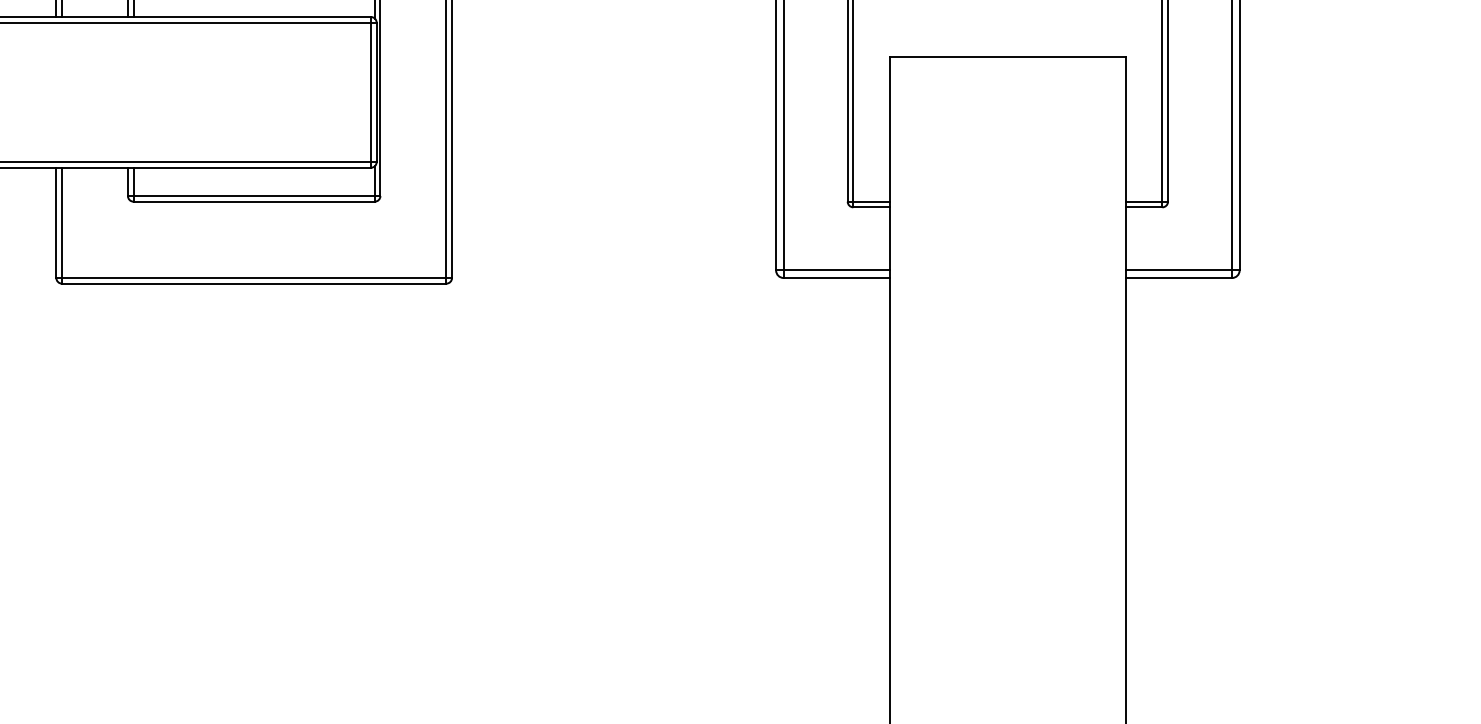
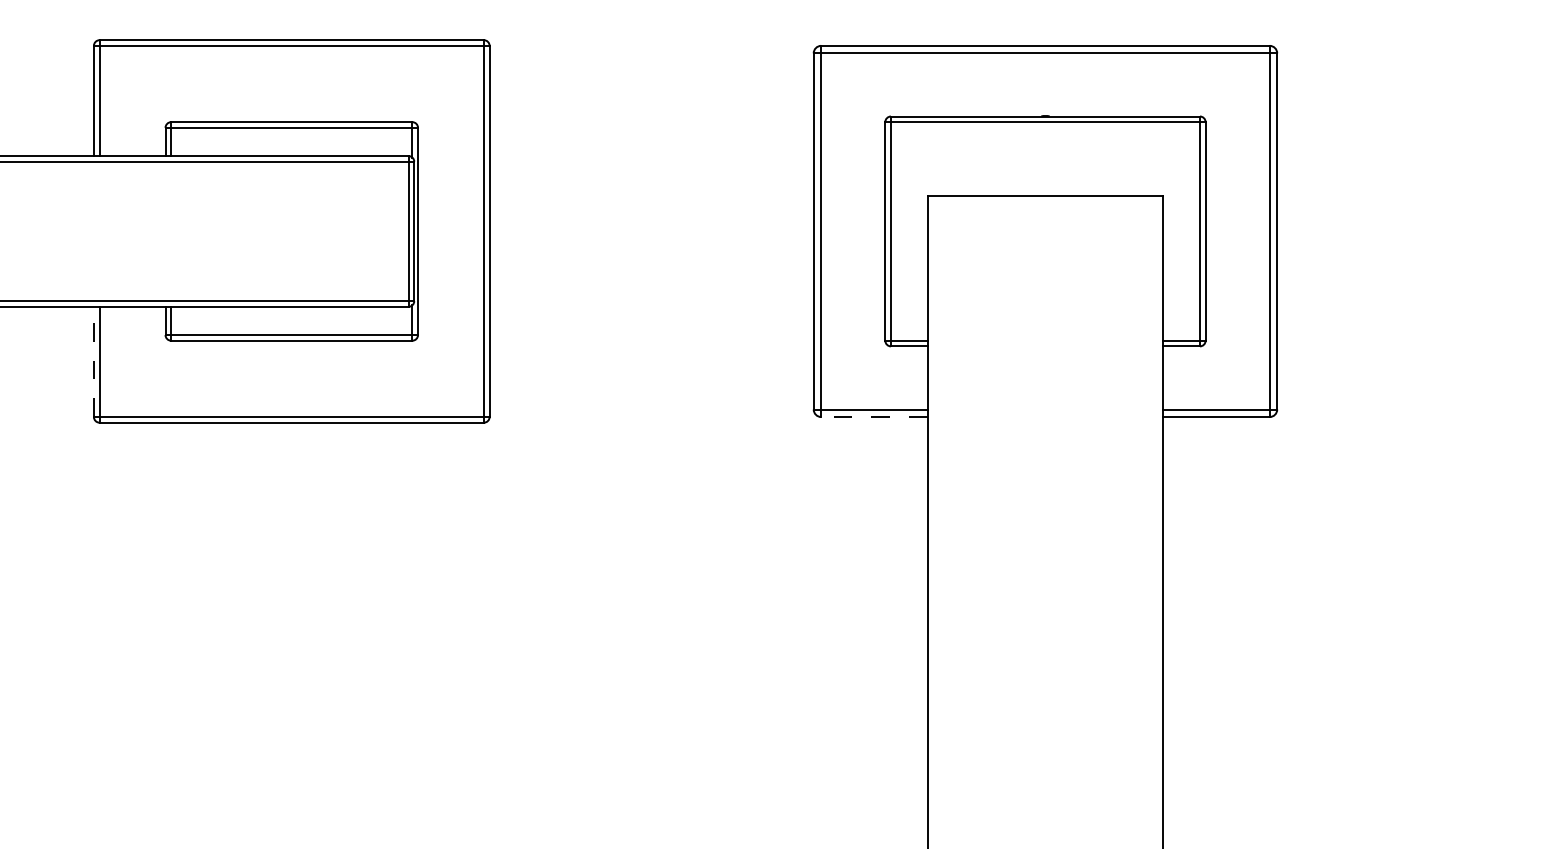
line: (55, 222) -> (93, 361), solid -> dashed
line: (835, 278) -> (873, 417), solid -> dashed

